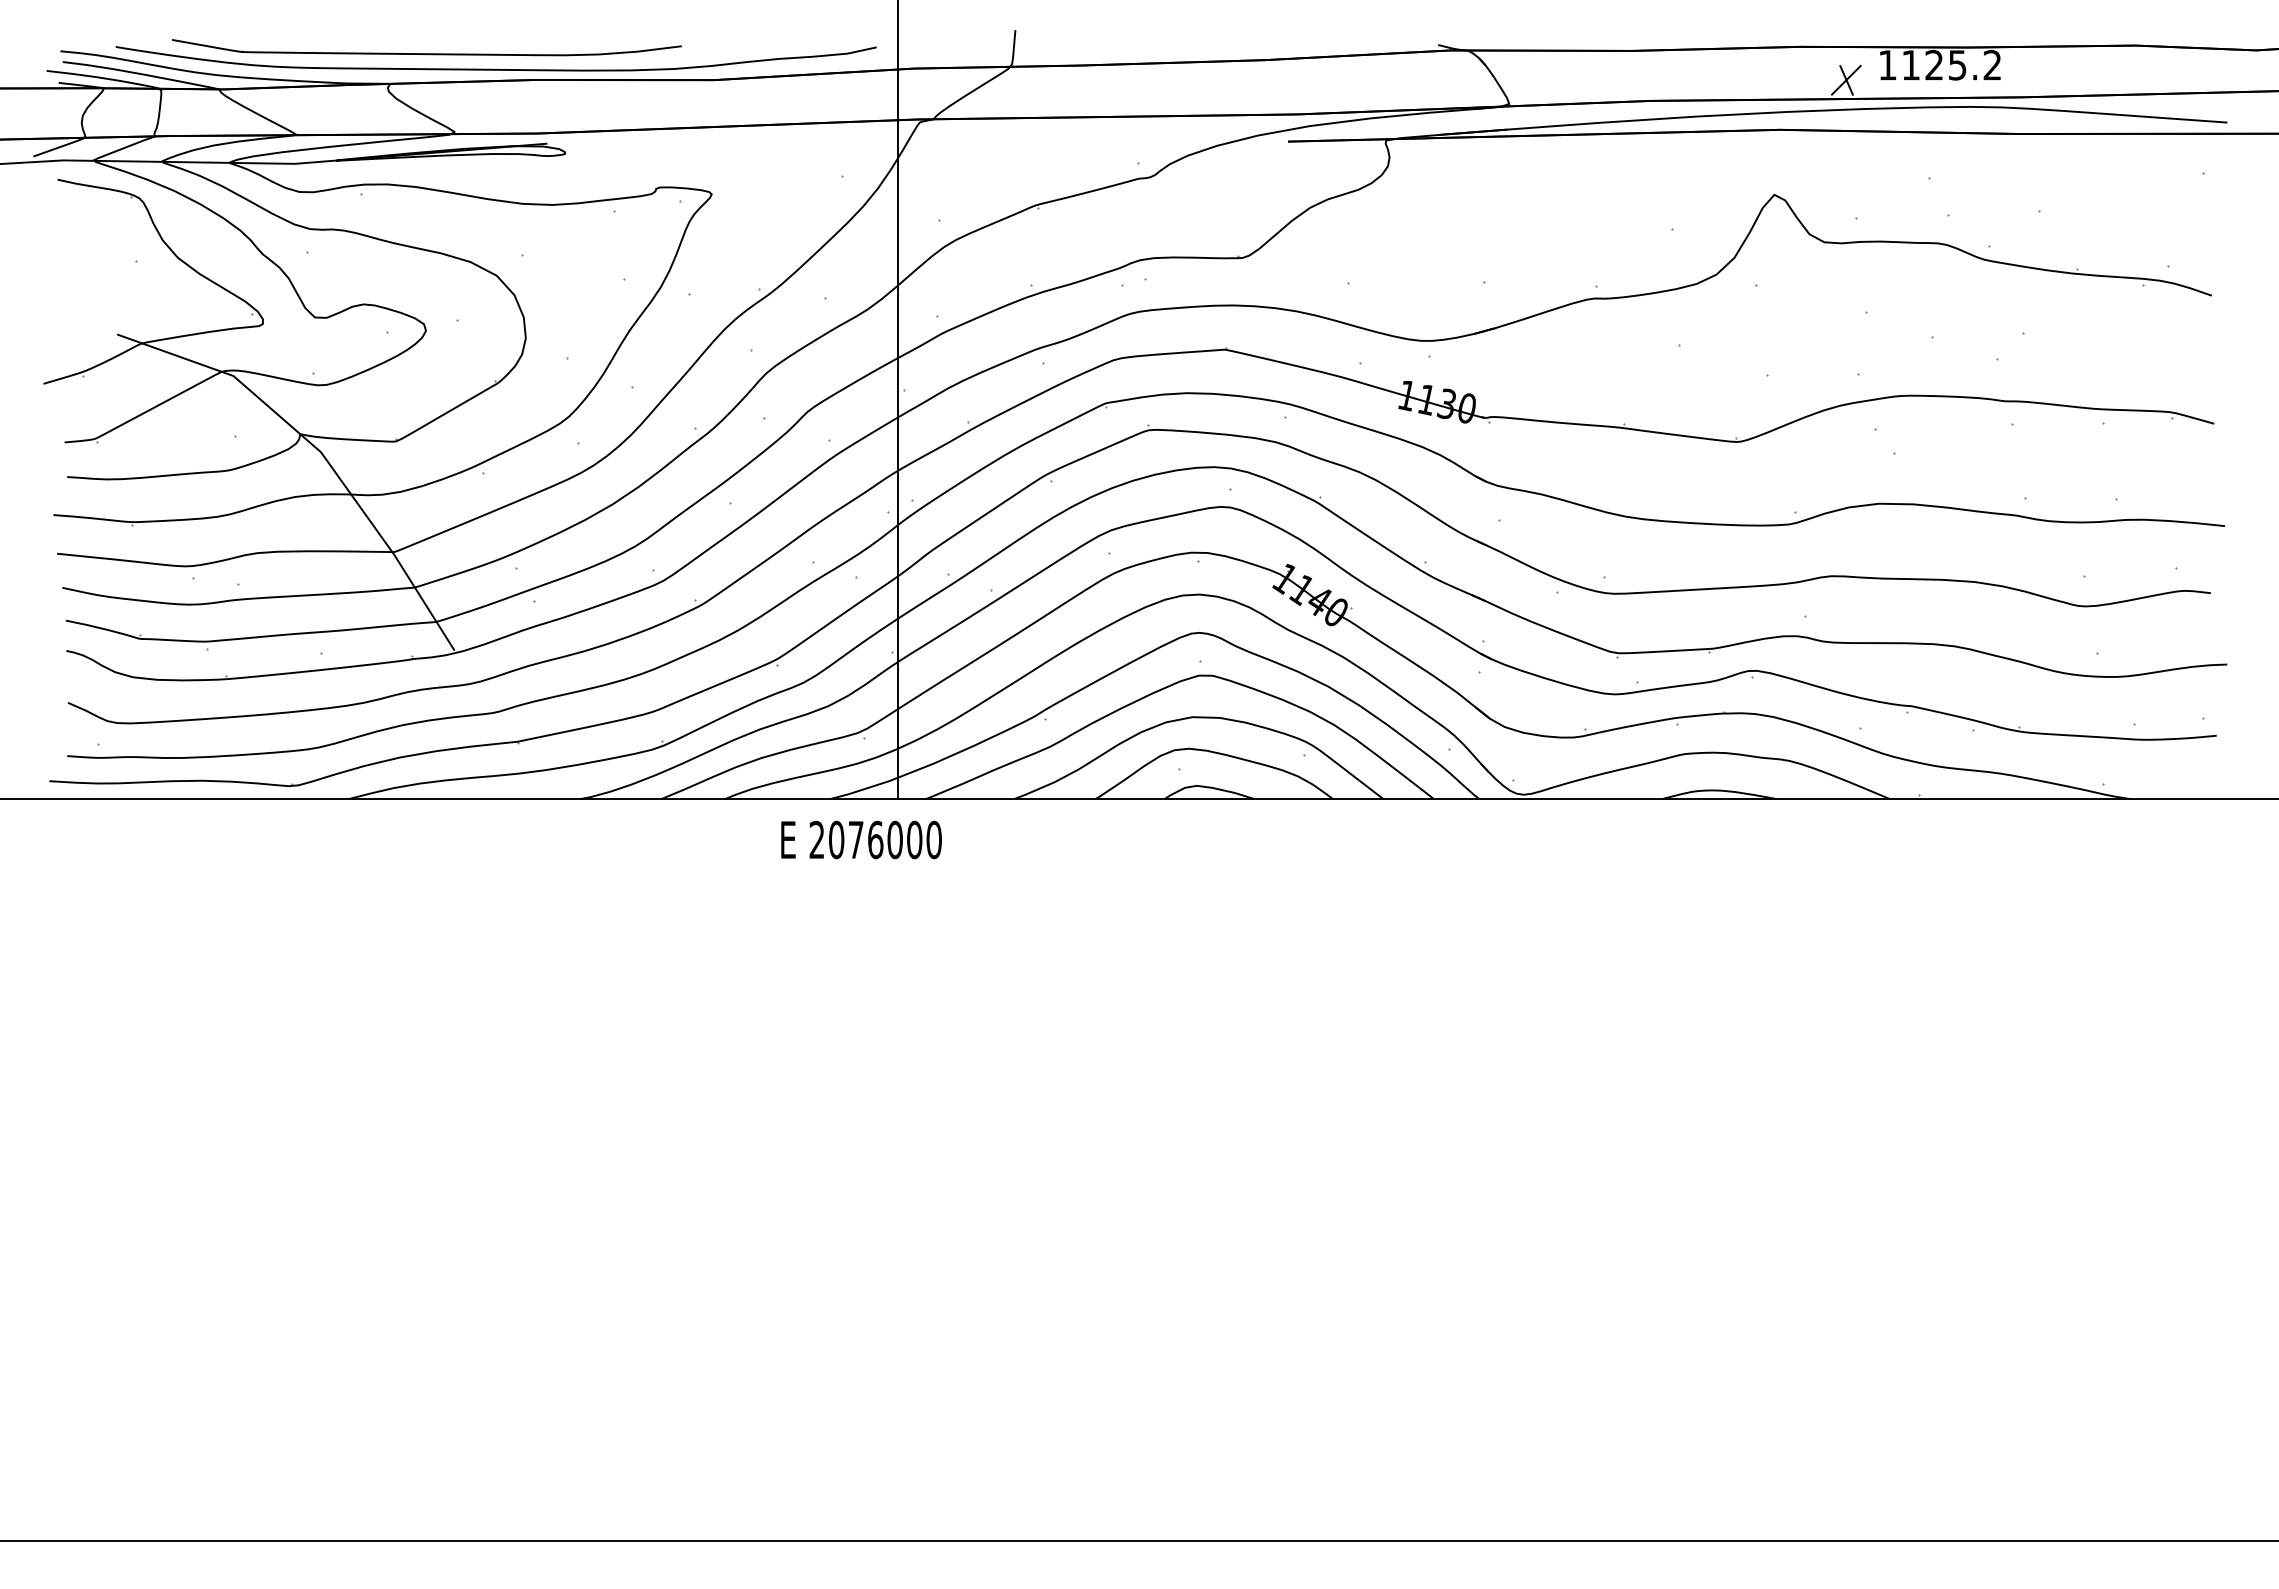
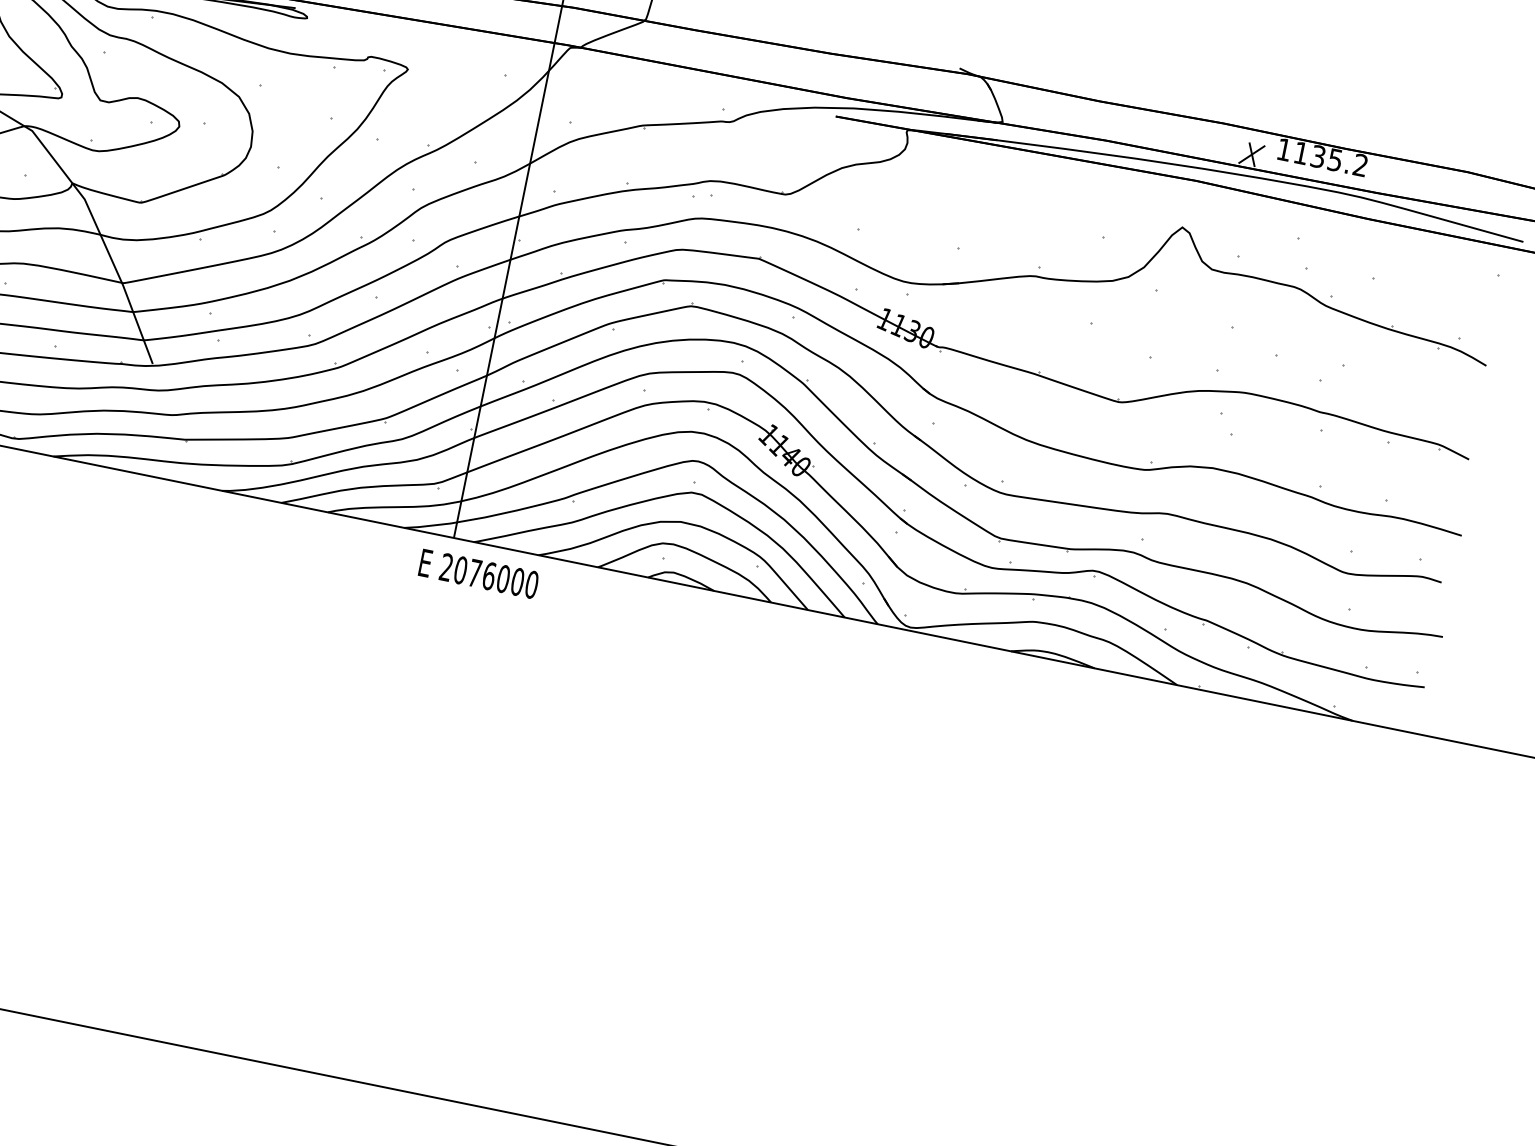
text: (1934, 65) -> (1318, 156), 1125.2 -> 1135.2
text: (861, 839) -> (478, 573), moved

